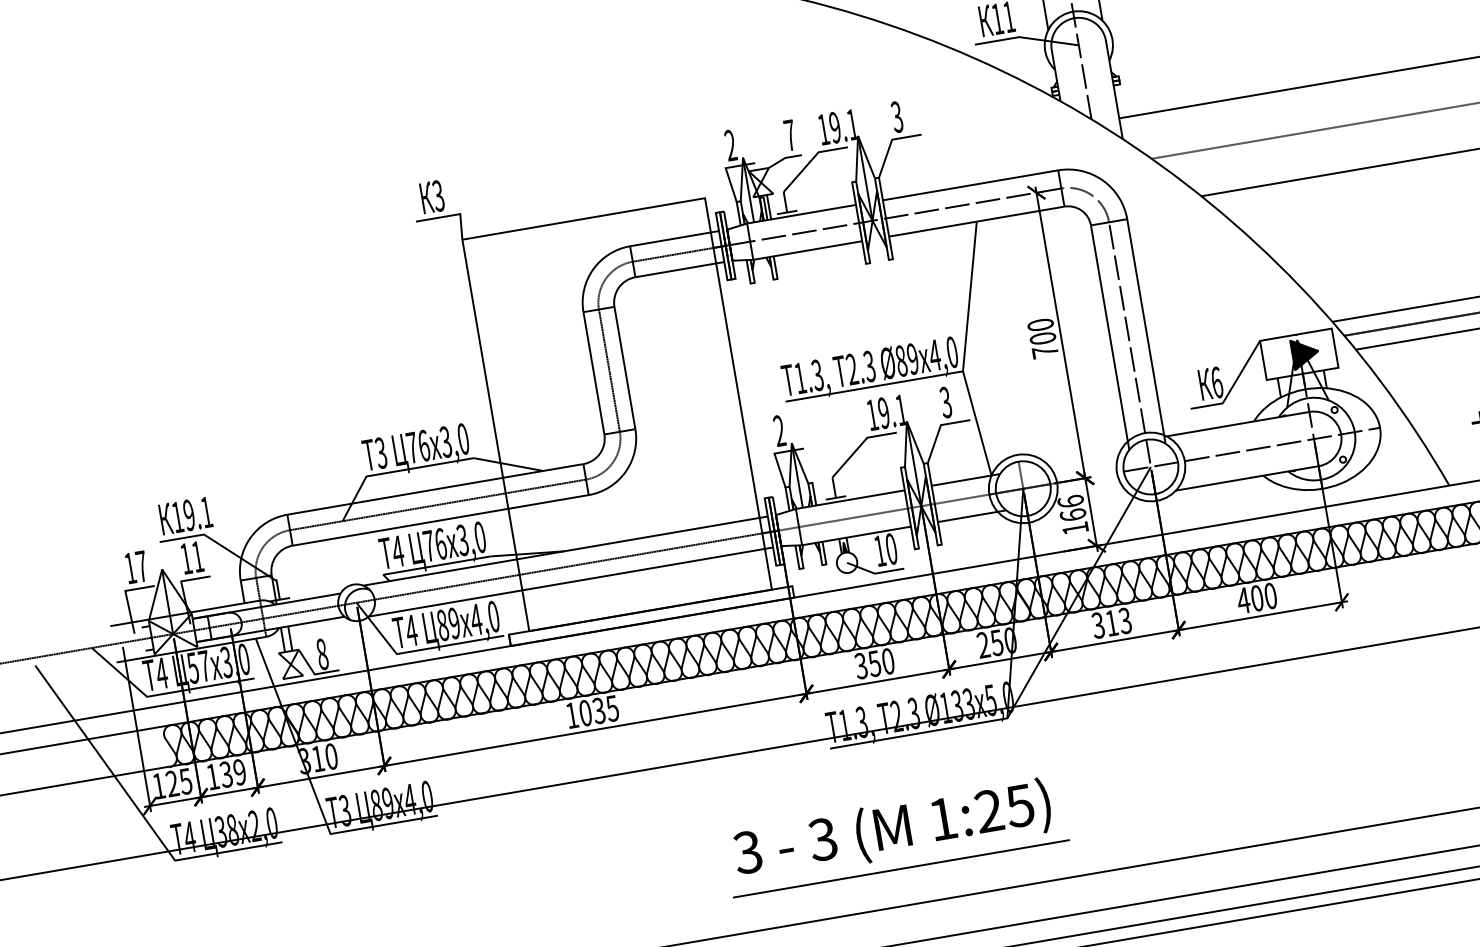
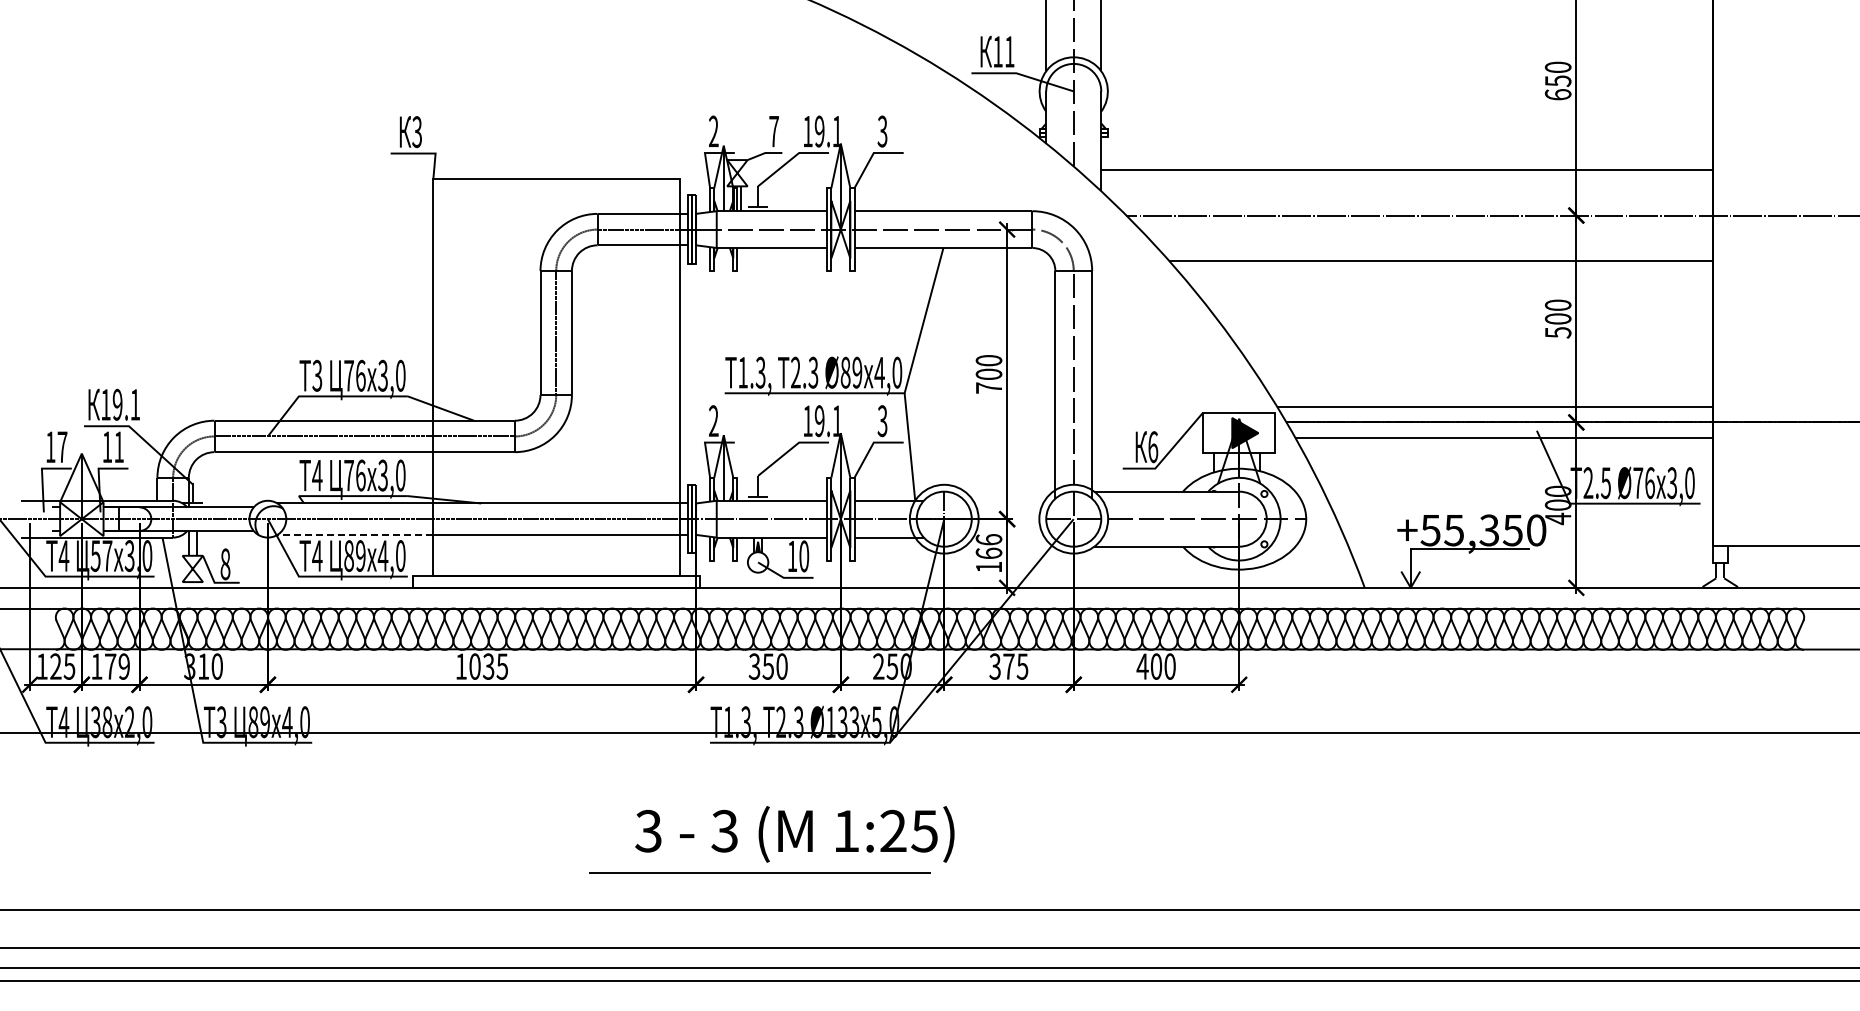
line: (445, 603) -> (355, 534), solid -> dashed
text: (1118, 622) -> (1015, 666), 313 -> 375
text: (226, 774) -> (110, 666), 139 -> 179
text: (892, 831) -> (794, 834), moved

